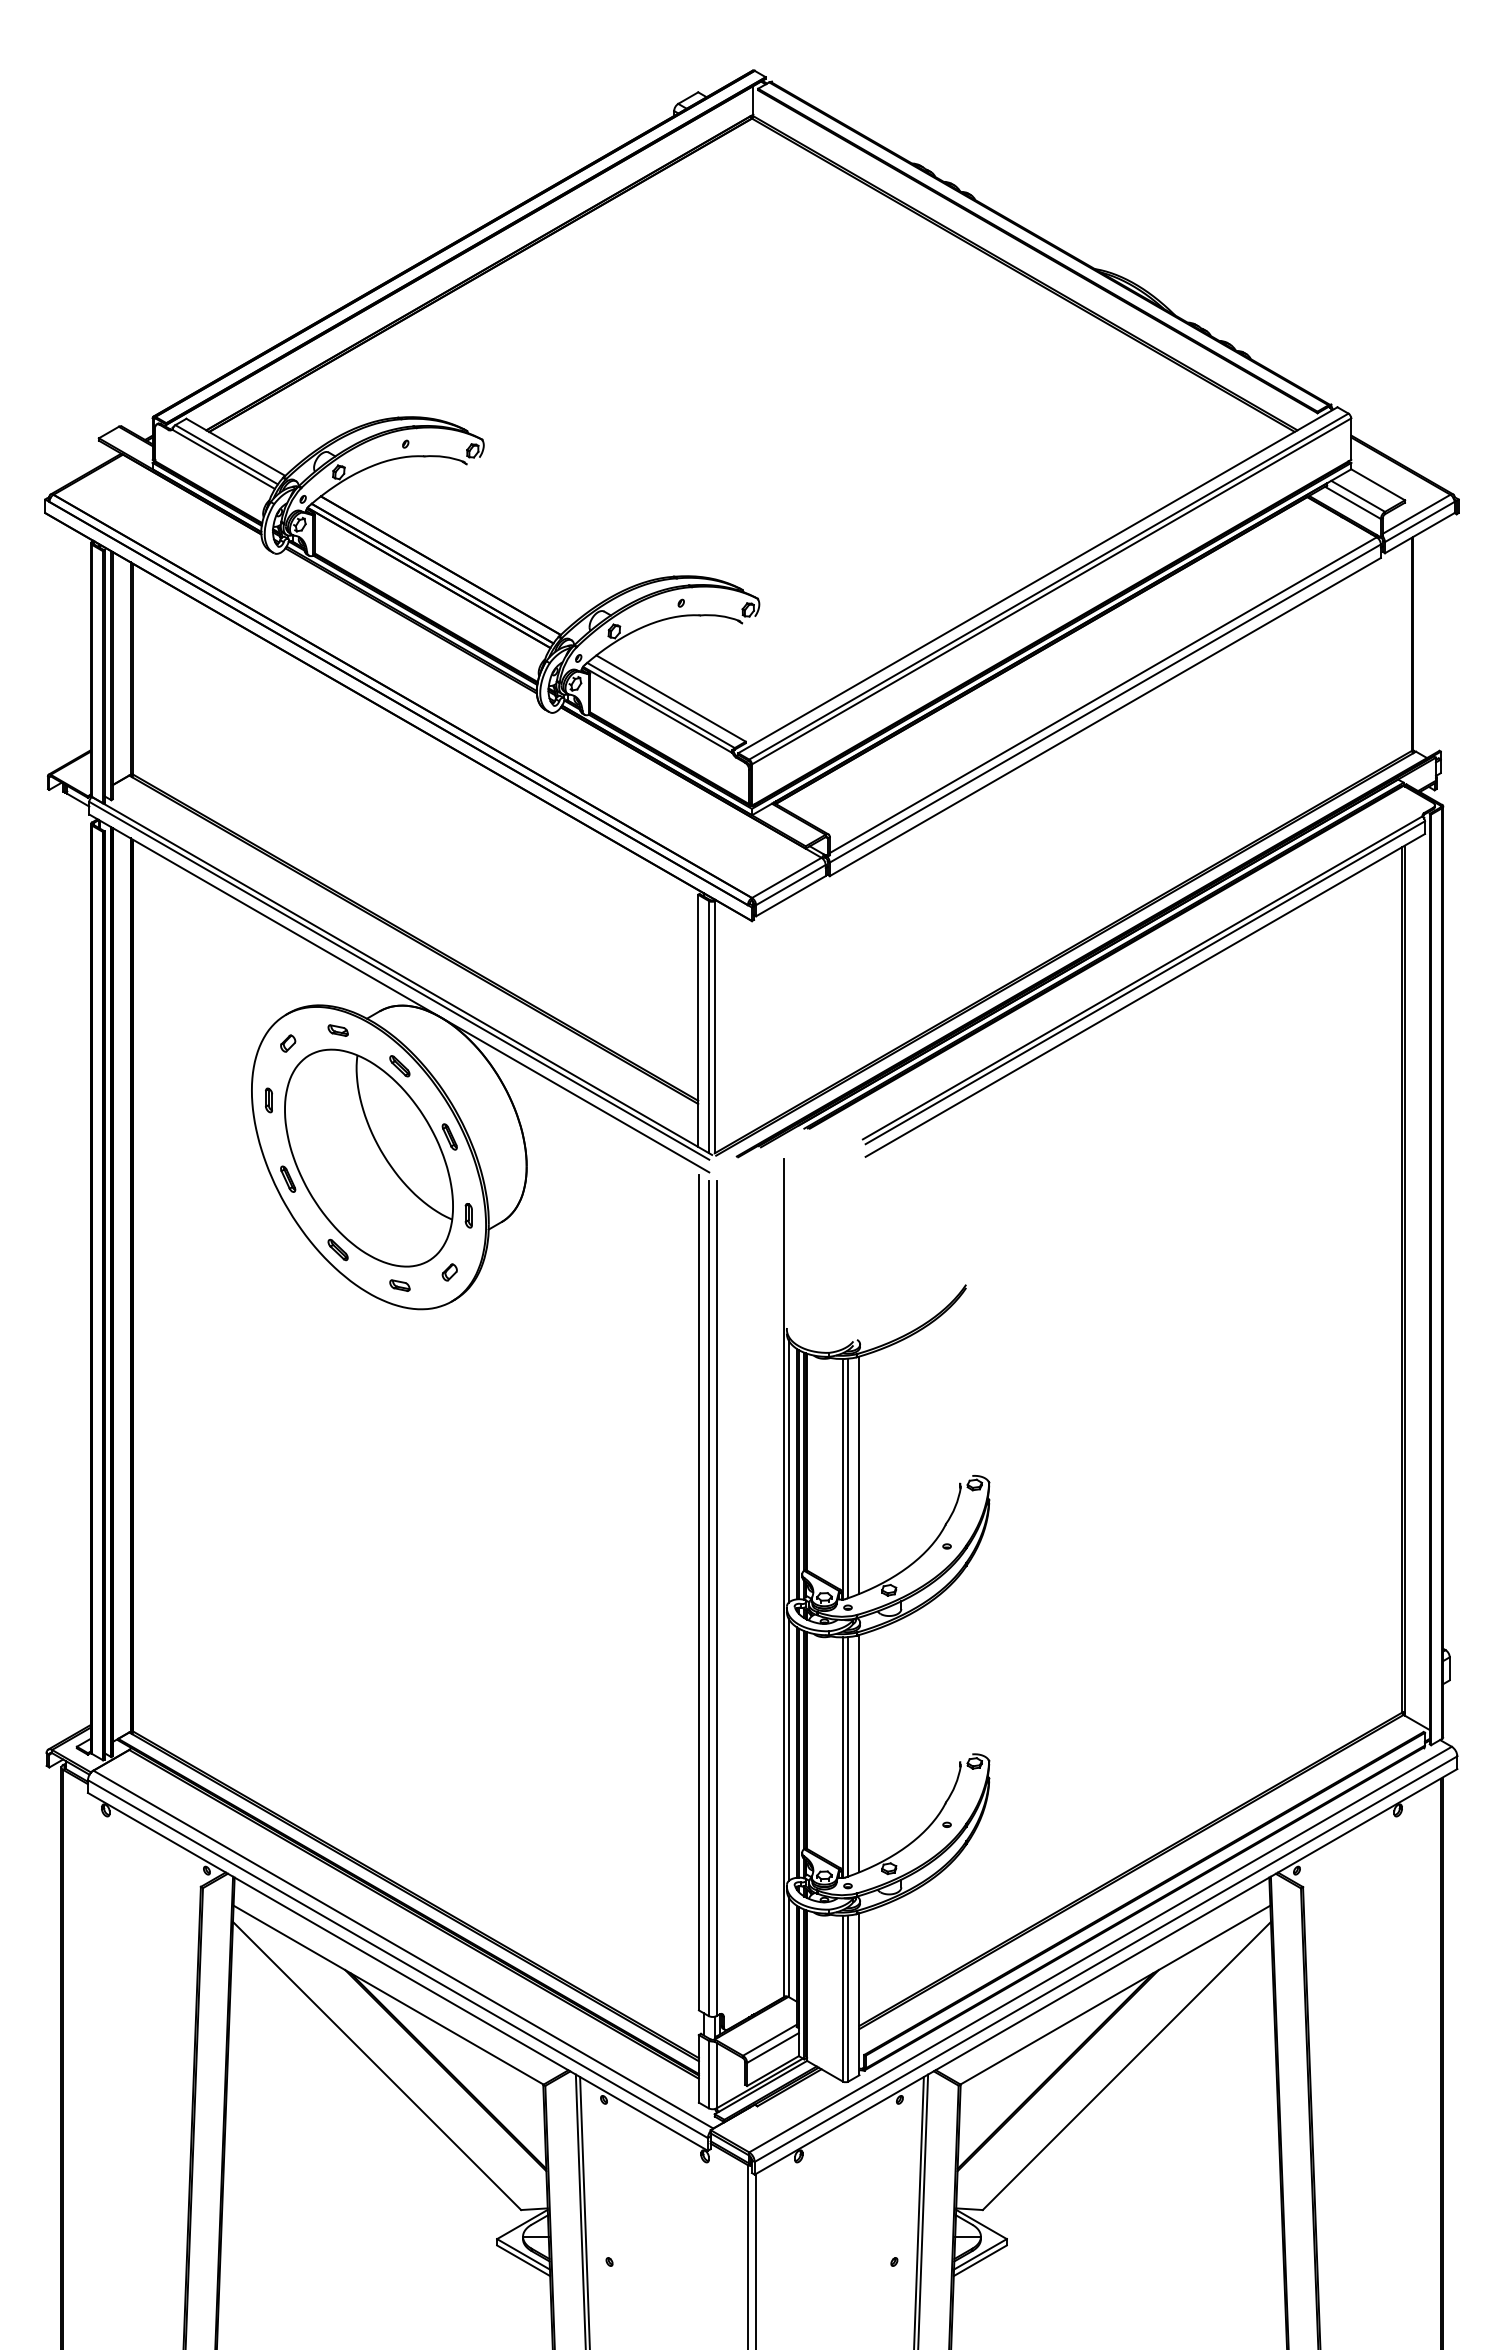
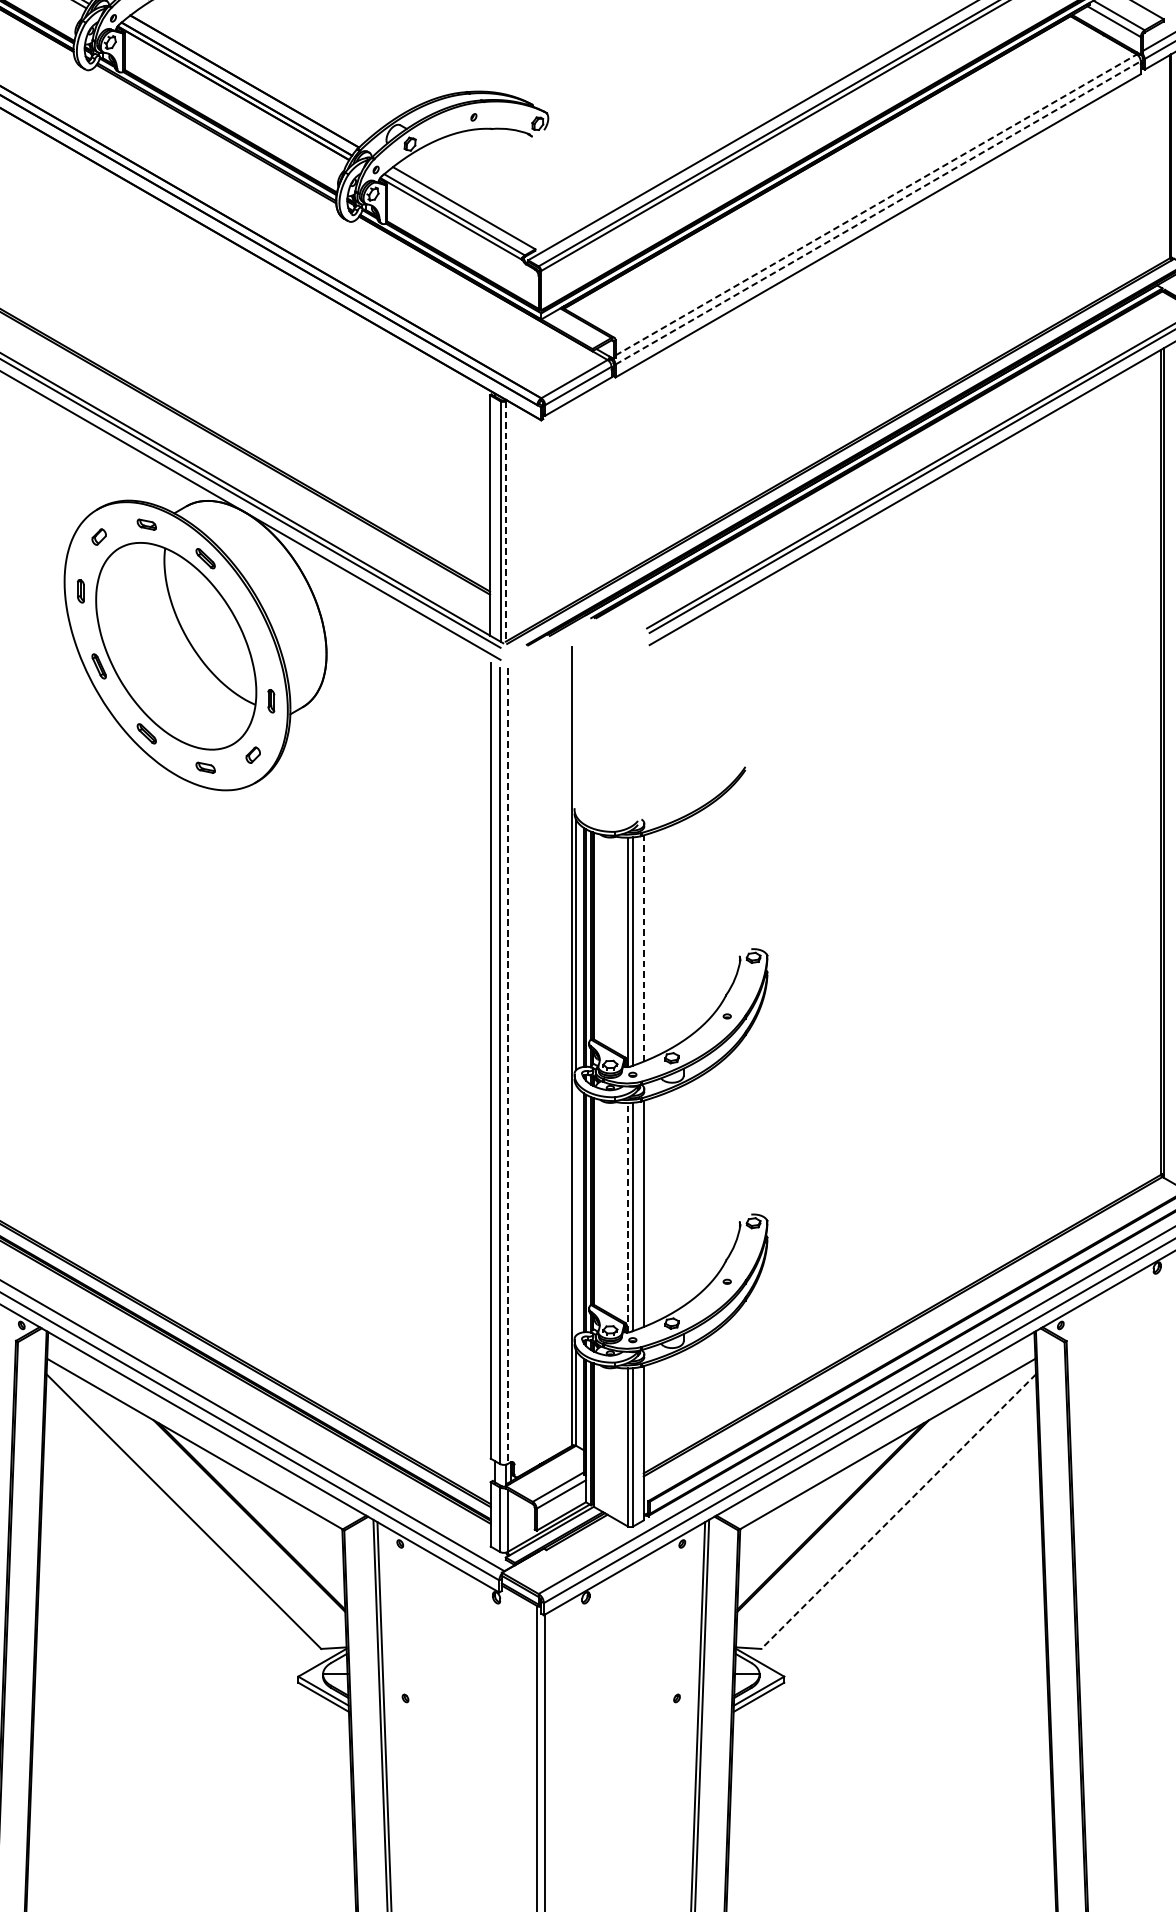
line: (1103, 695) -> (876, 205), solid -> dashed
line: (1105, 703) -> (878, 212), solid -> dashed
line: (714, 1027) -> (505, 521), solid -> dashed
part: (449, 1136) -> (252, 625), removed
line: (859, 1475) -> (643, 948), solid -> dashed
line: (716, 1598) -> (507, 1066), solid -> dashed
line: (788, 1749) -> (576, 1209), removed
line: (842, 1757) -> (627, 1217), solid -> dashed
line: (1126, 2065) -> (898, 1511), solid -> dashed

